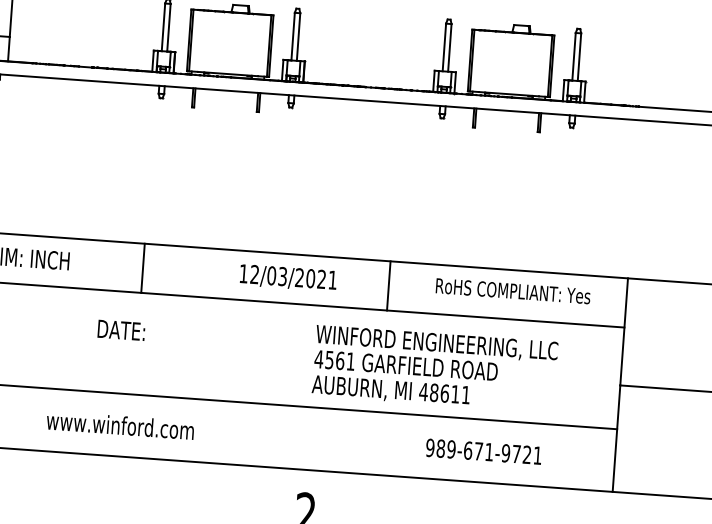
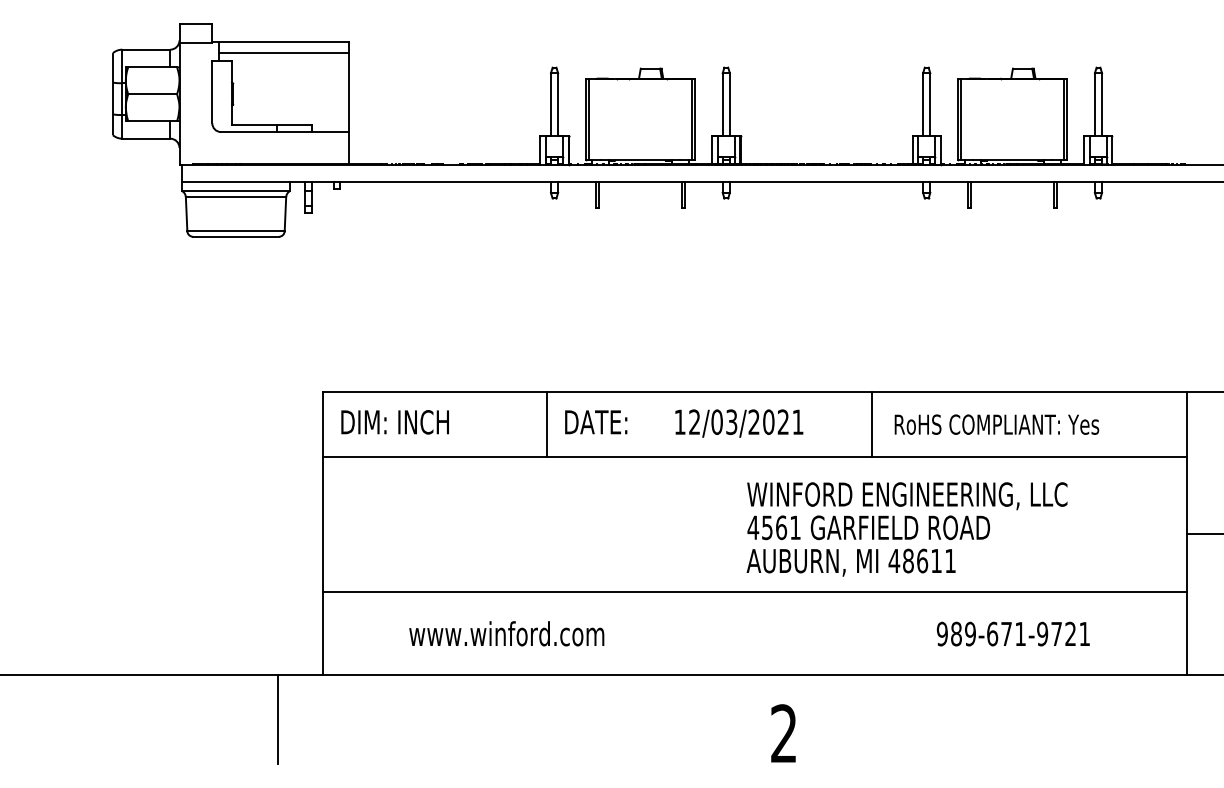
text: (512, 291) -> (996, 424), moved
text: (121, 330) -> (596, 422), moved
text: (434, 368) -> (906, 529), moved
text: (120, 425) -> (506, 633), moved

